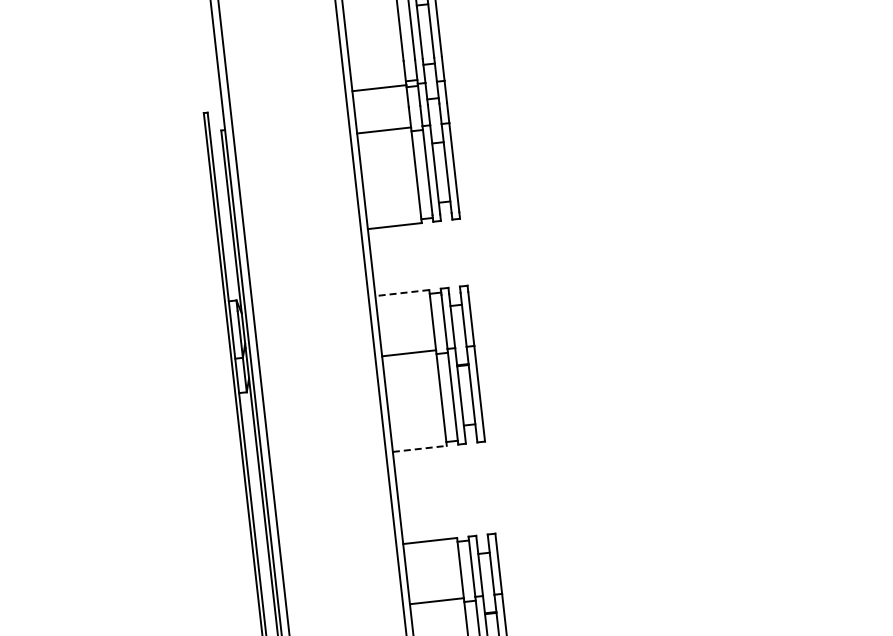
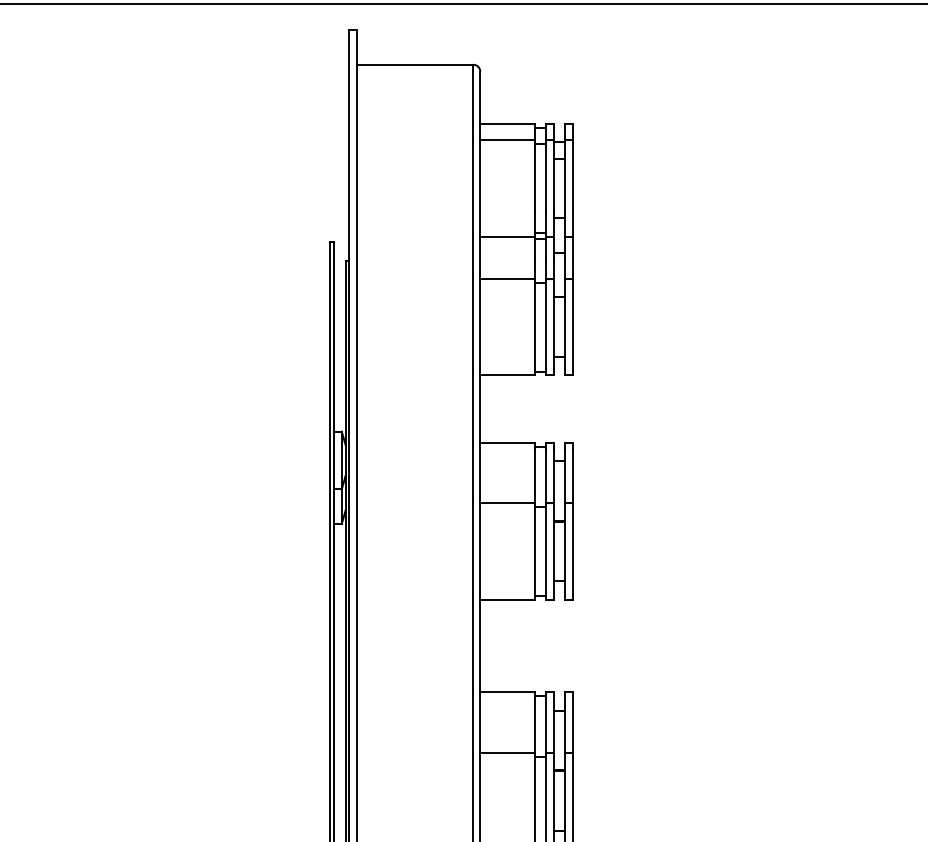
line: (401, 292) -> (506, 442), dashed -> solid
line: (419, 448) -> (507, 599), dashed -> solid

